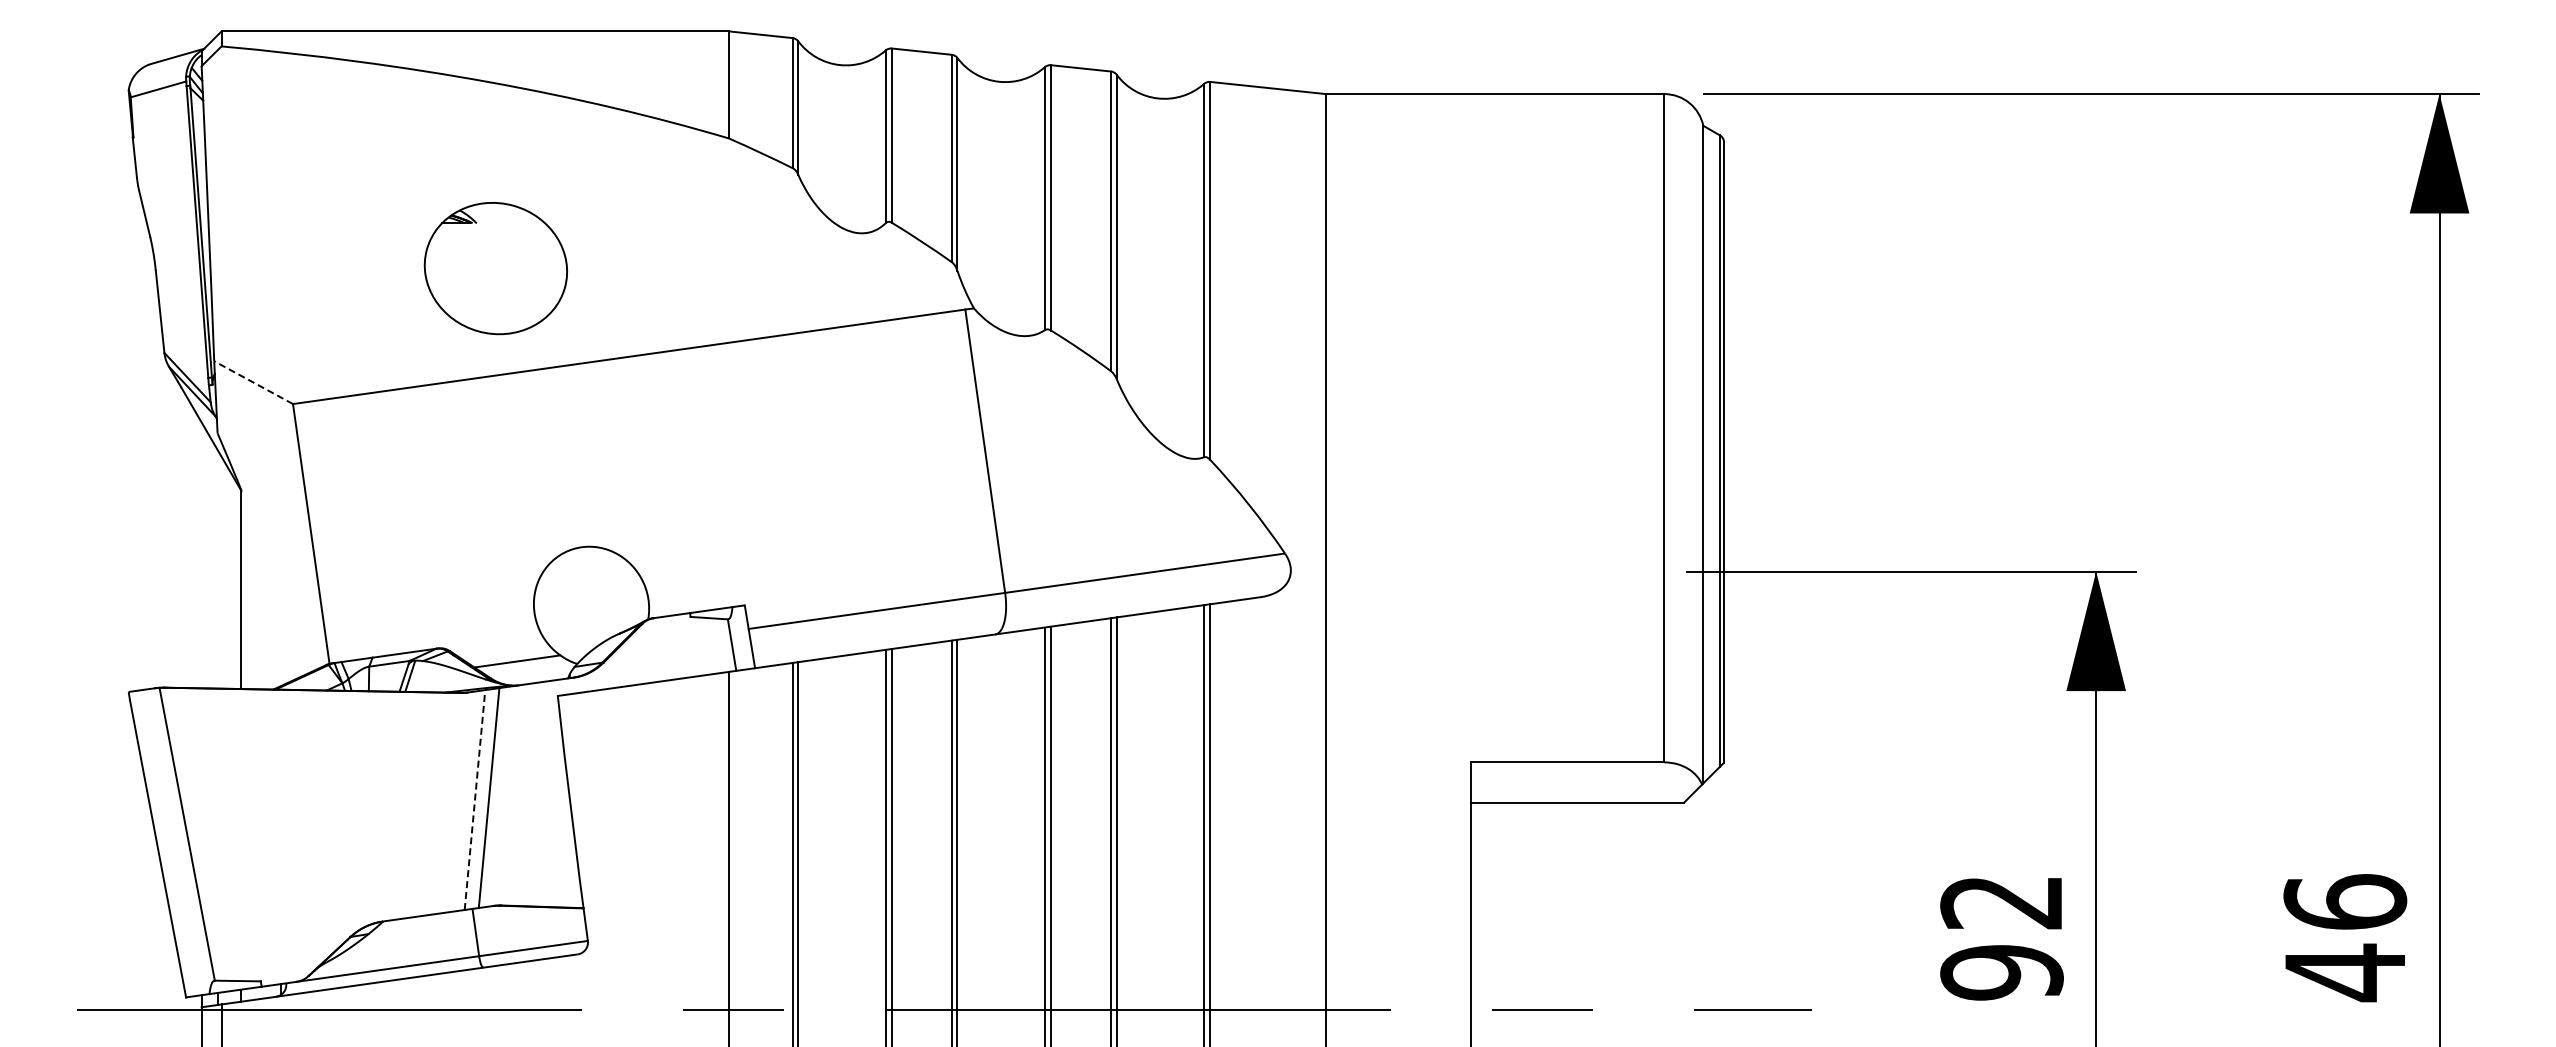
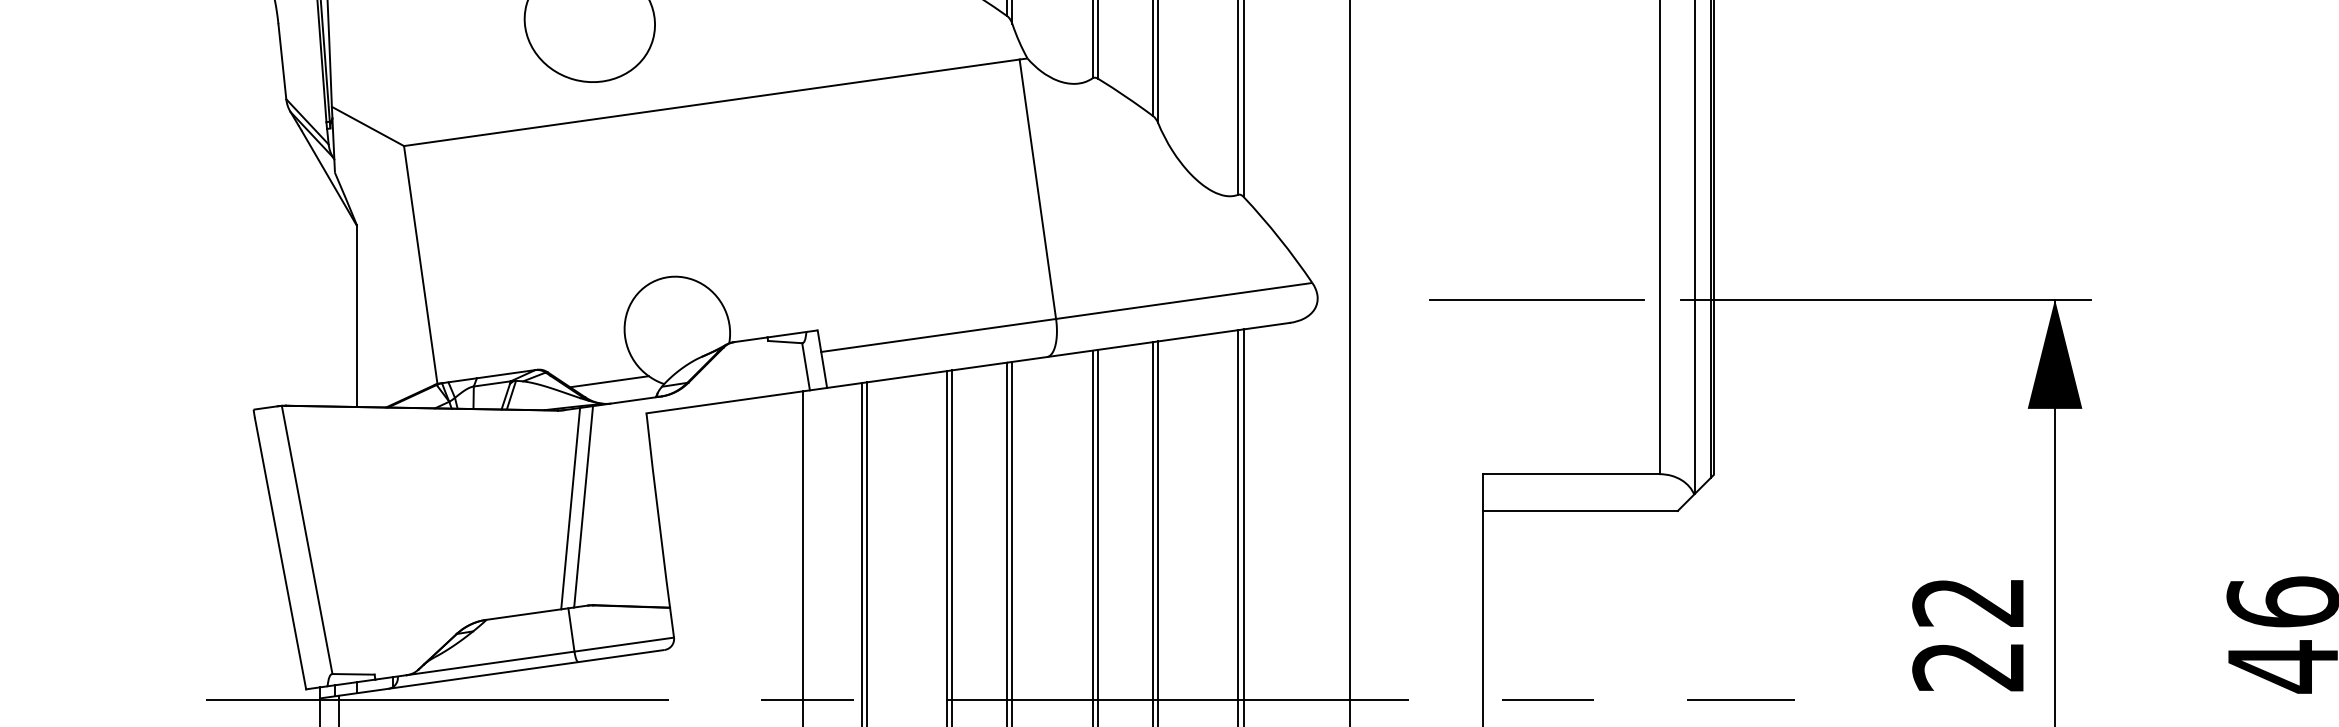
line: (253, 382) -> (367, 126), dashed -> solid
line: (1530, 571) -> (1537, 299), added
line: (475, 799) -> (571, 508), dashed -> solid
text: (2001, 972) -> (1968, 666), 92 -> 22

